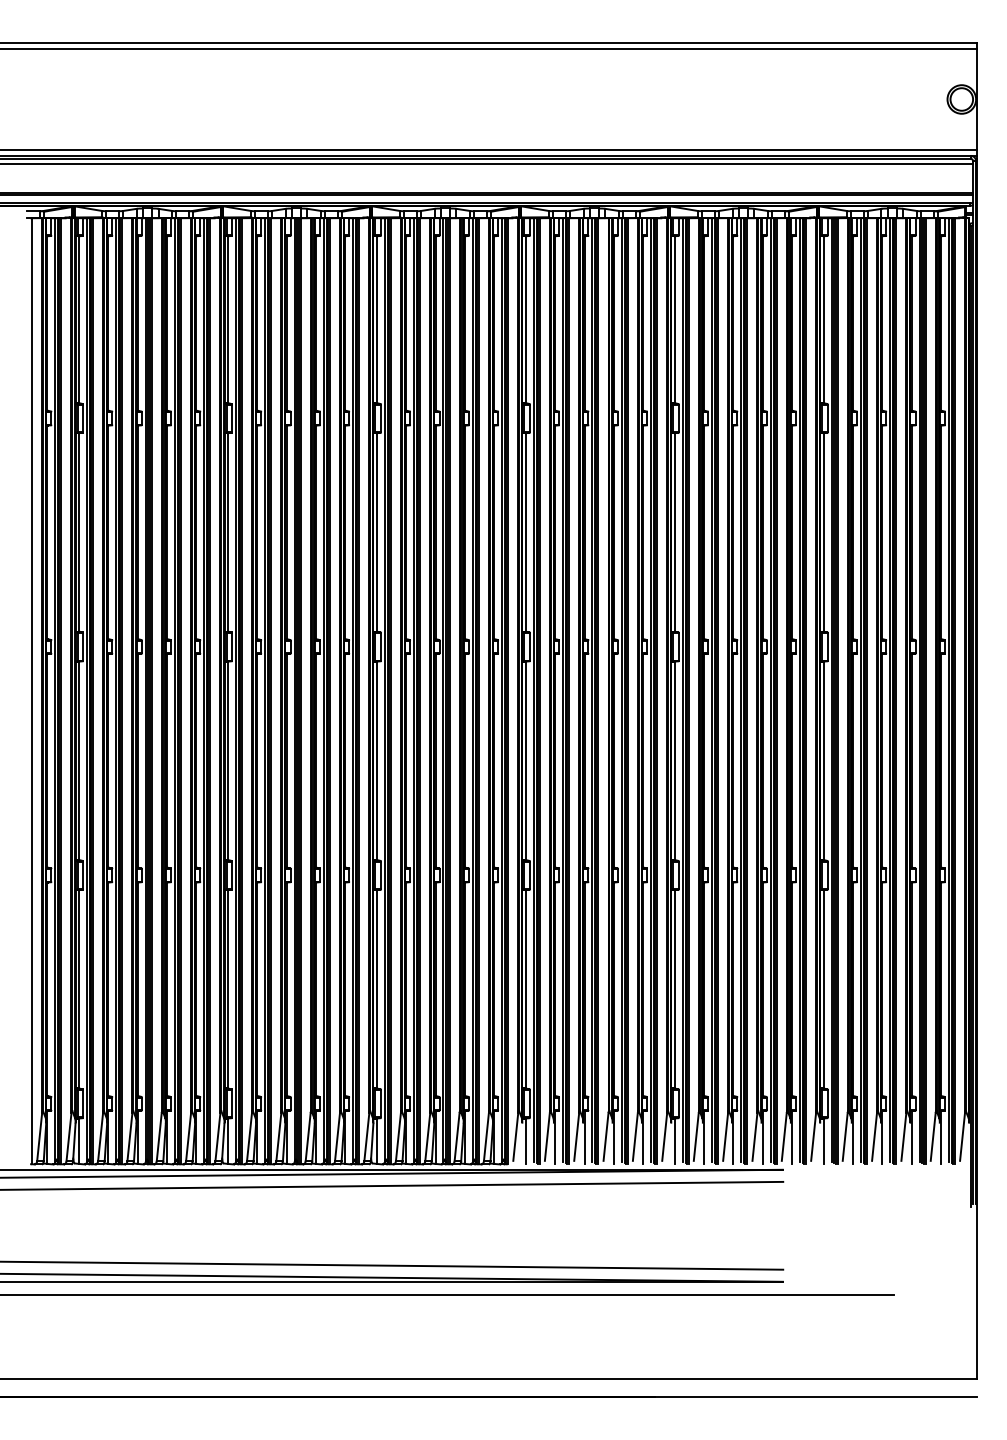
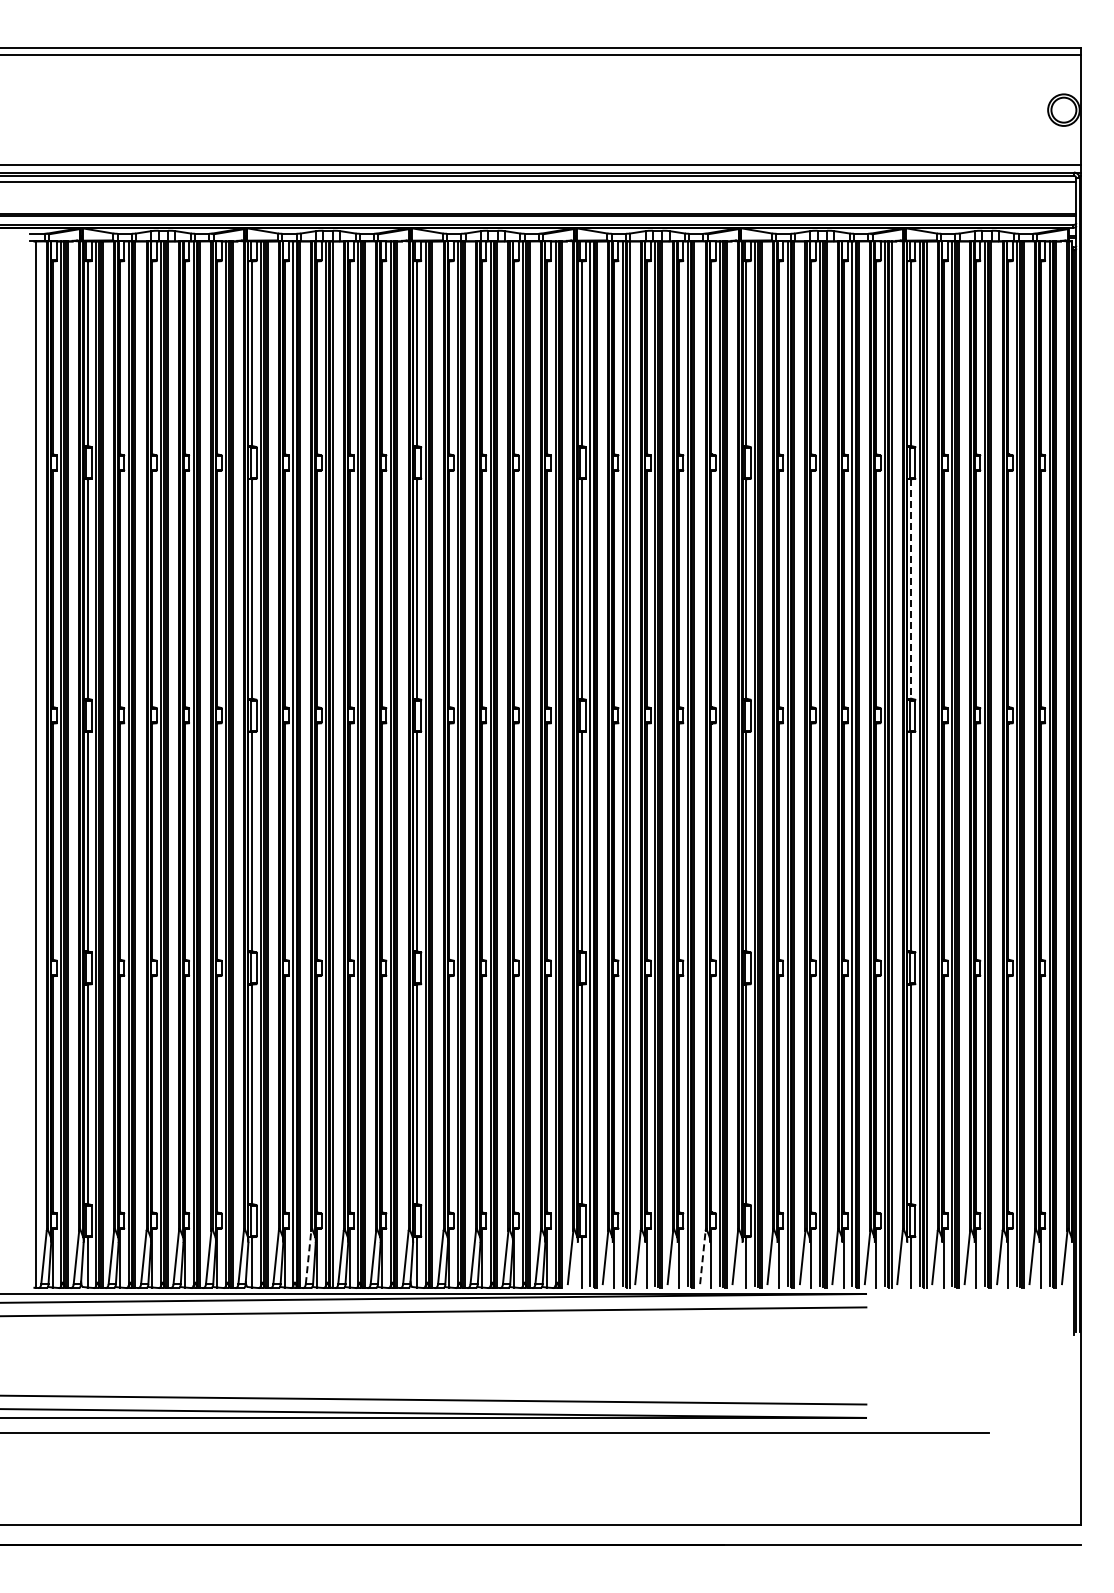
line: (824, 531) -> (911, 588), solid -> dashed
line: (278, 1136) -> (308, 1257), solid -> dashed
line: (635, 1136) -> (702, 1257), solid -> dashed

